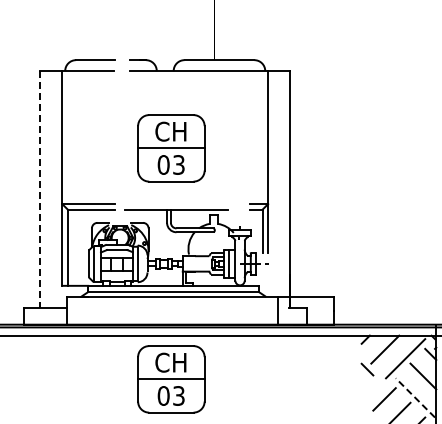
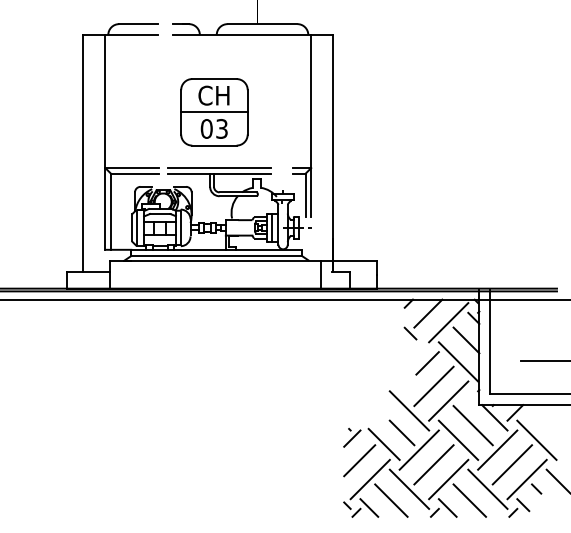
line: (40, 189) -> (83, 153), dashed -> solid
line: (176, 204) -> (219, 168), added
part: (171, 379) -> (214, 343), removed
line: (415, 397) -> (458, 361), dashed -> solid

